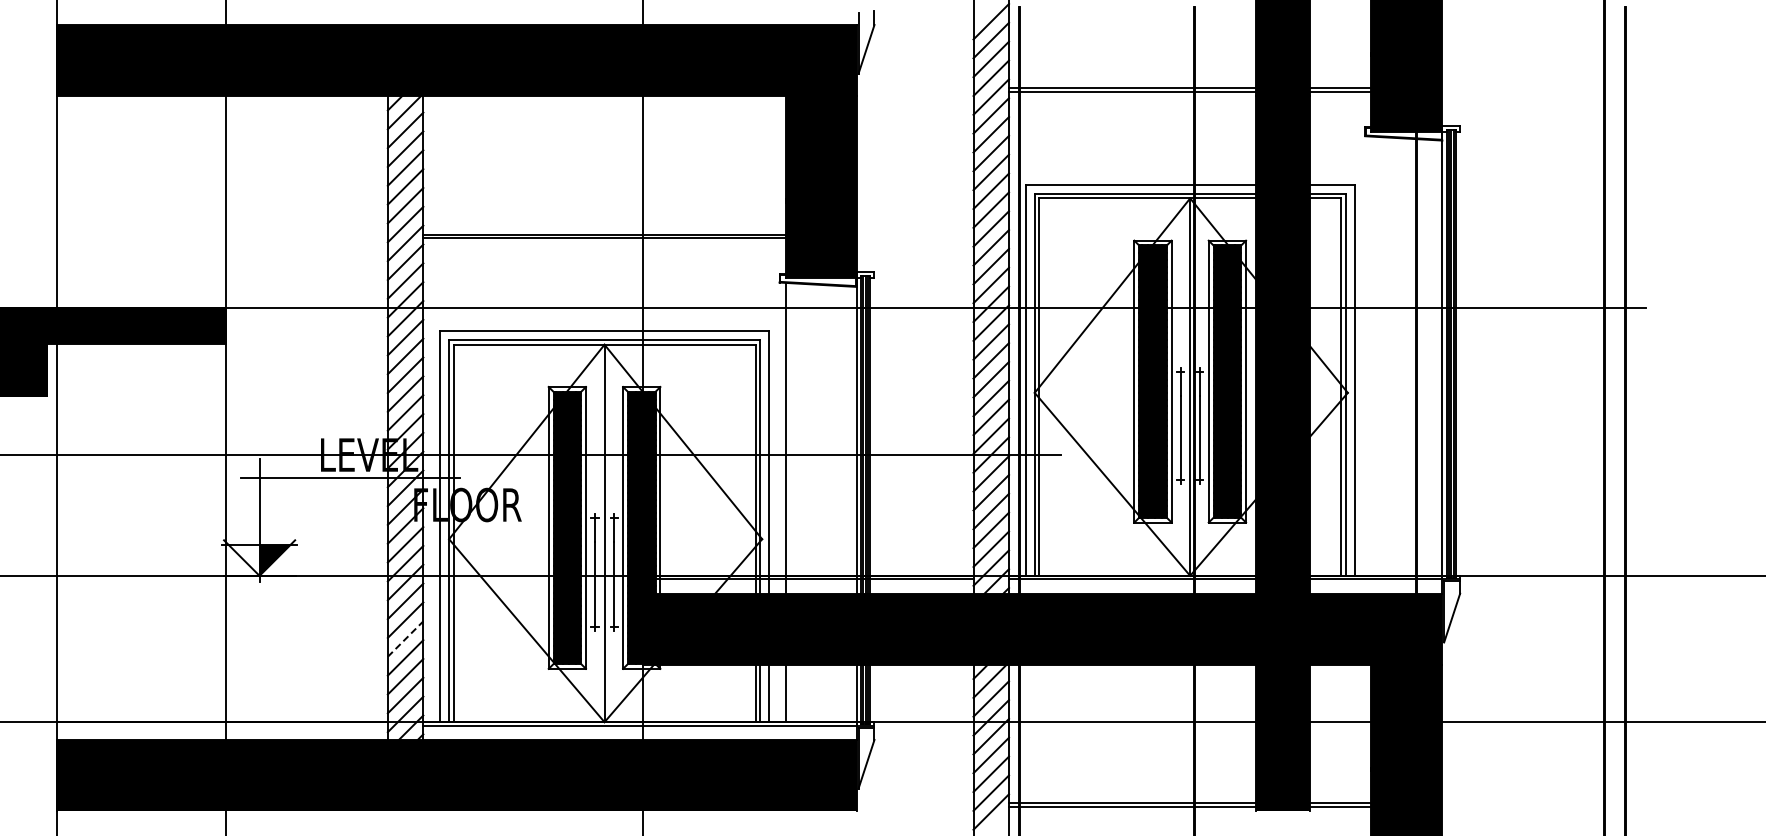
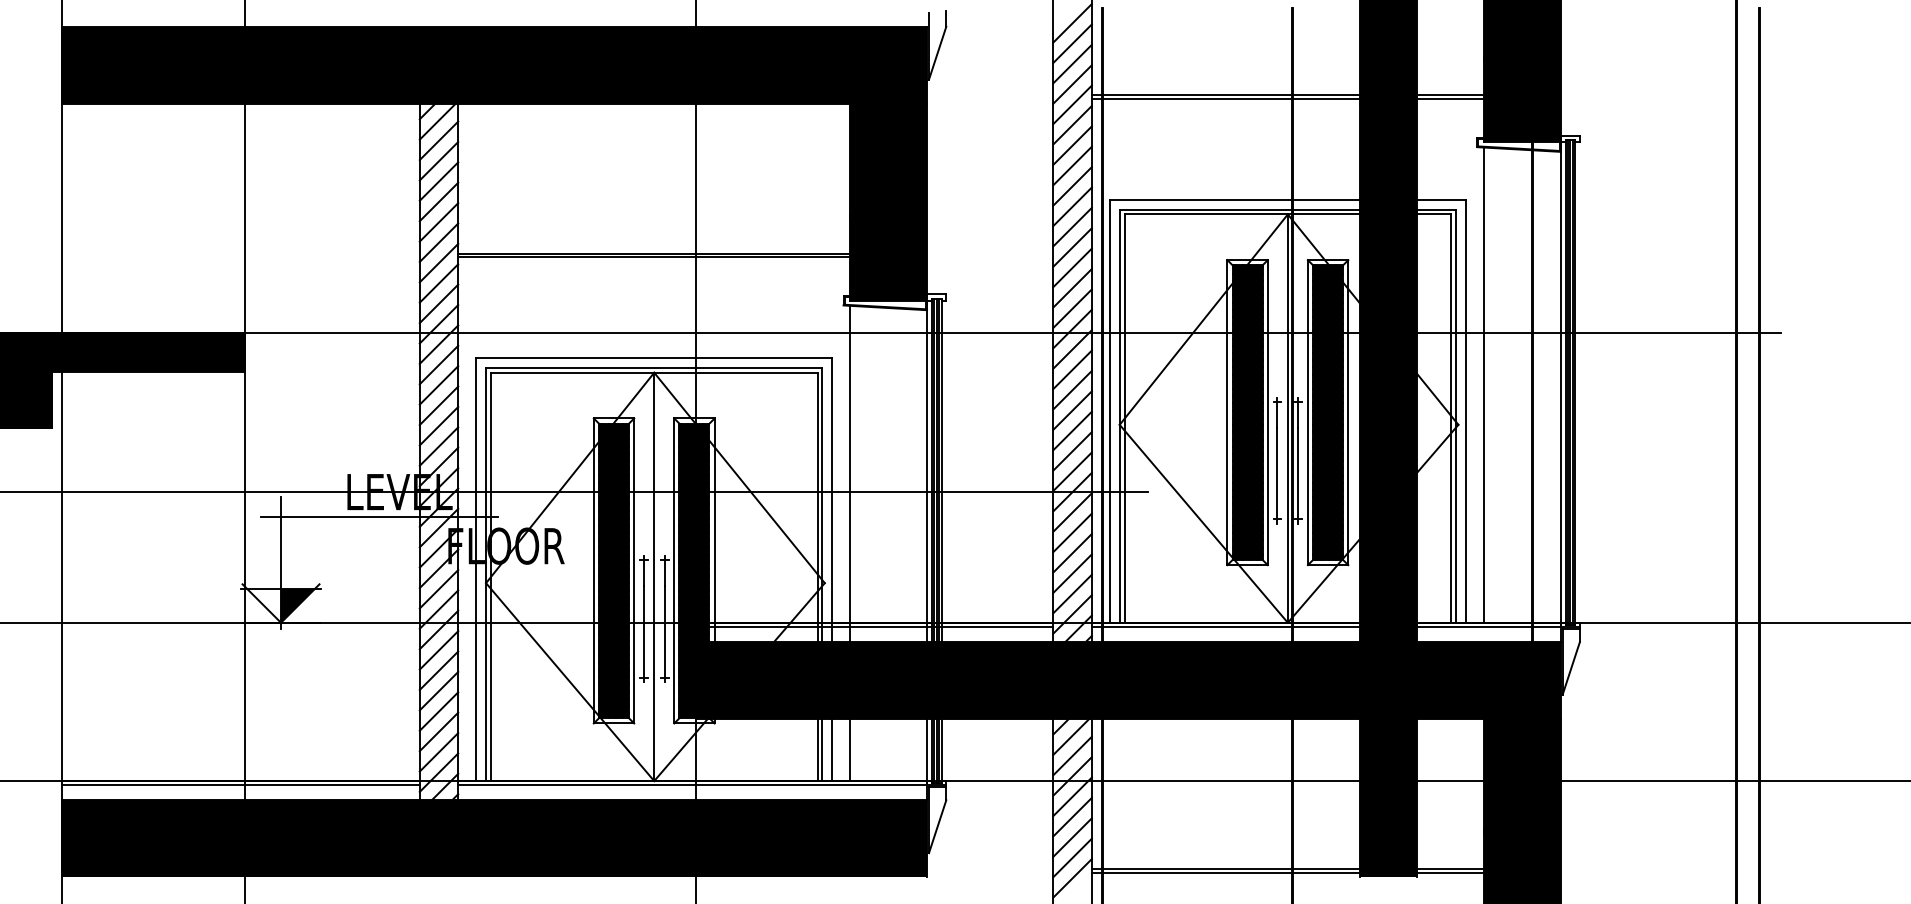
line: (1371, 355) -> (1484, 384), added
line: (405, 638) -> (438, 690), dashed -> solid
line: (222, 725) -> (240, 784), added

